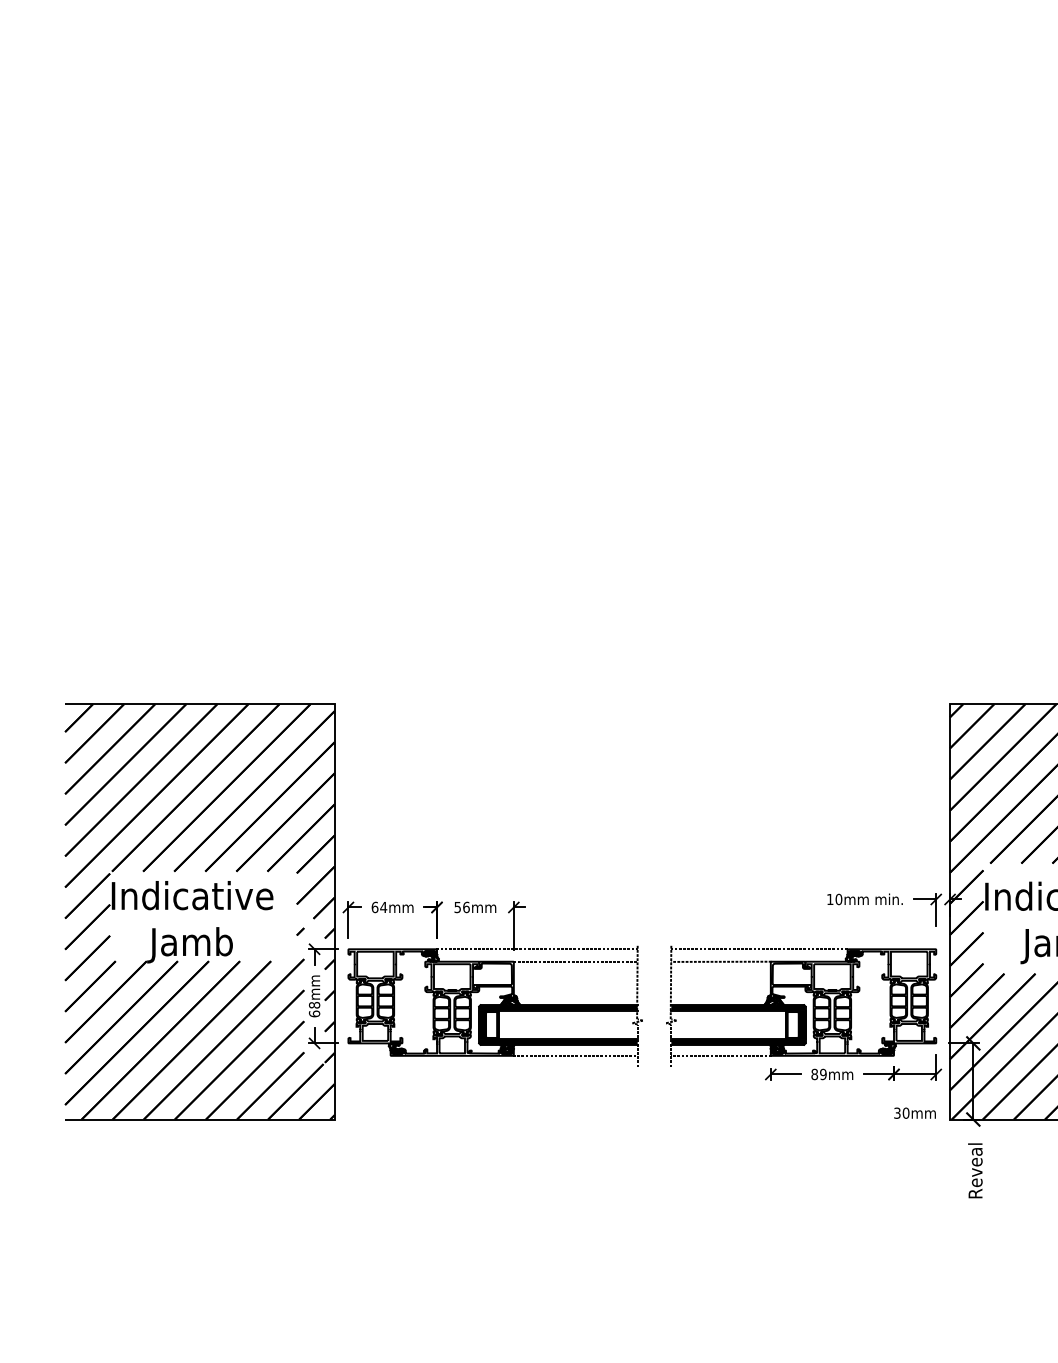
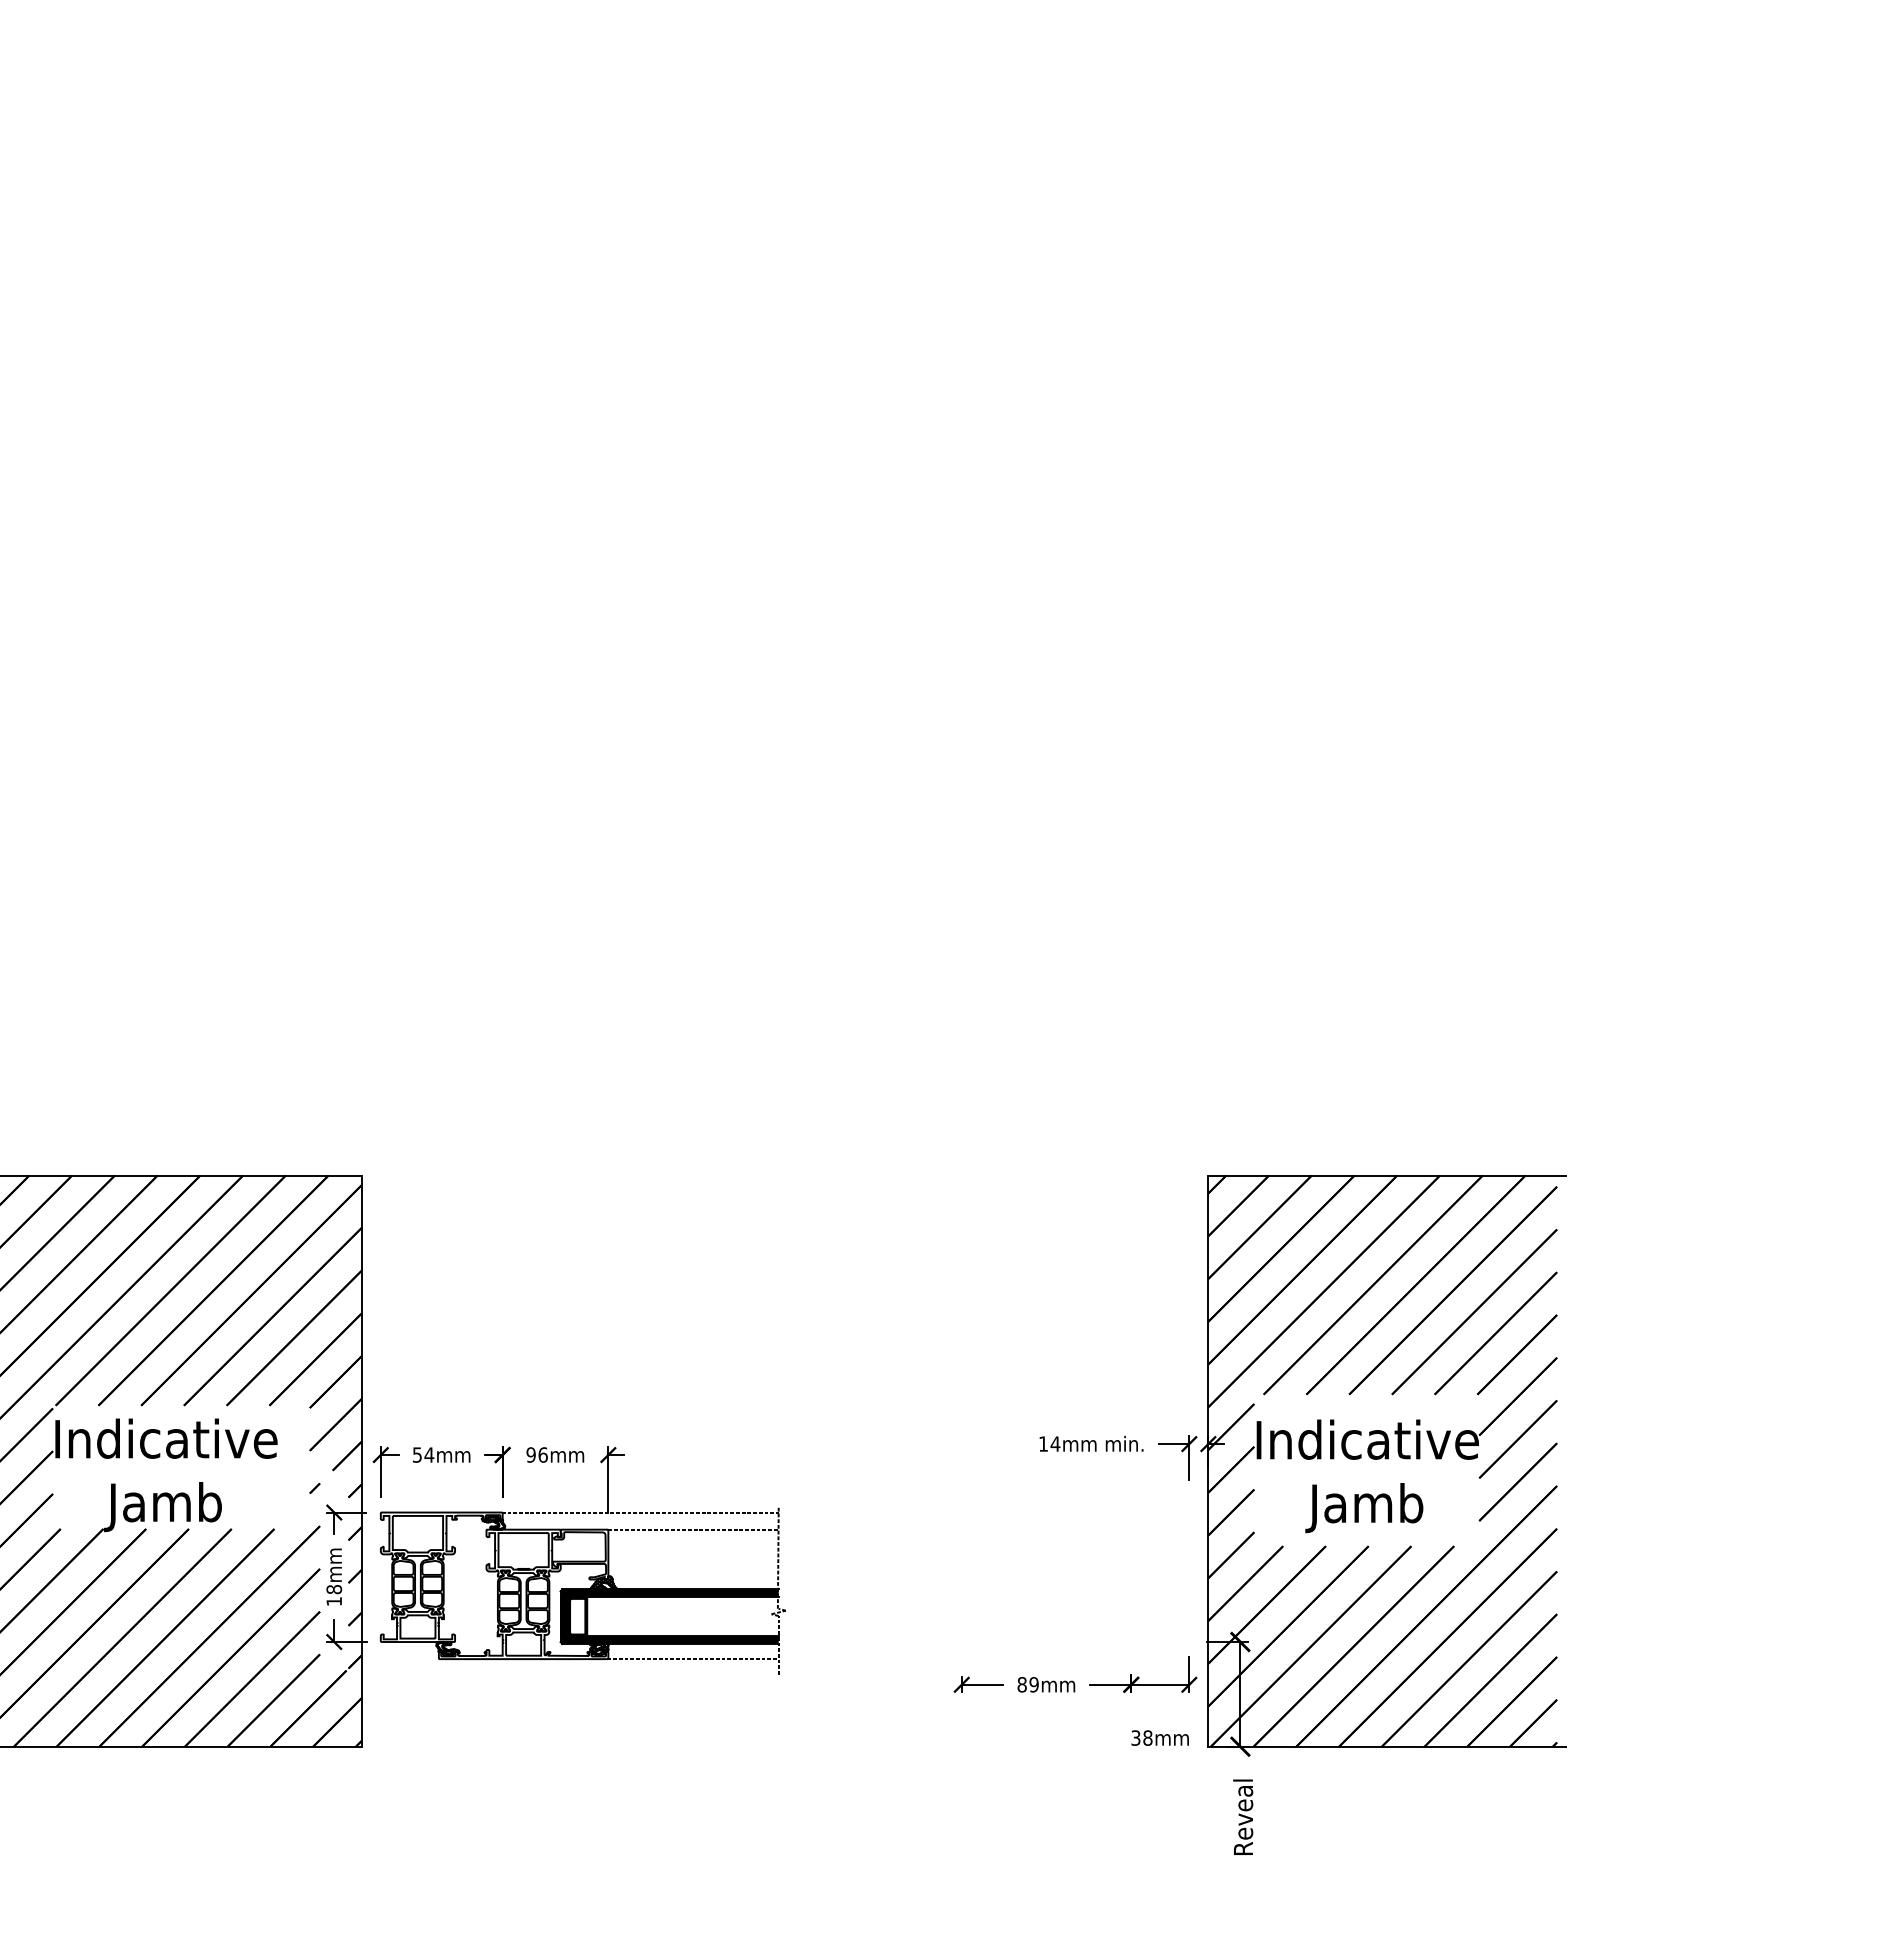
text: (838, 899) -> (1055, 1443), 10mm -> 14mm
text: (375, 907) -> (417, 1454), 64mm -> 54mm
text: (457, 907) -> (530, 1454), 56mm -> 96mm
part: (801, 1005) -> (1003, 1590), removed
text: (314, 1013) -> (334, 1601), 68mm -> 18mm
text: (905, 1112) -> (1147, 1737), 30mm -> 38mm

